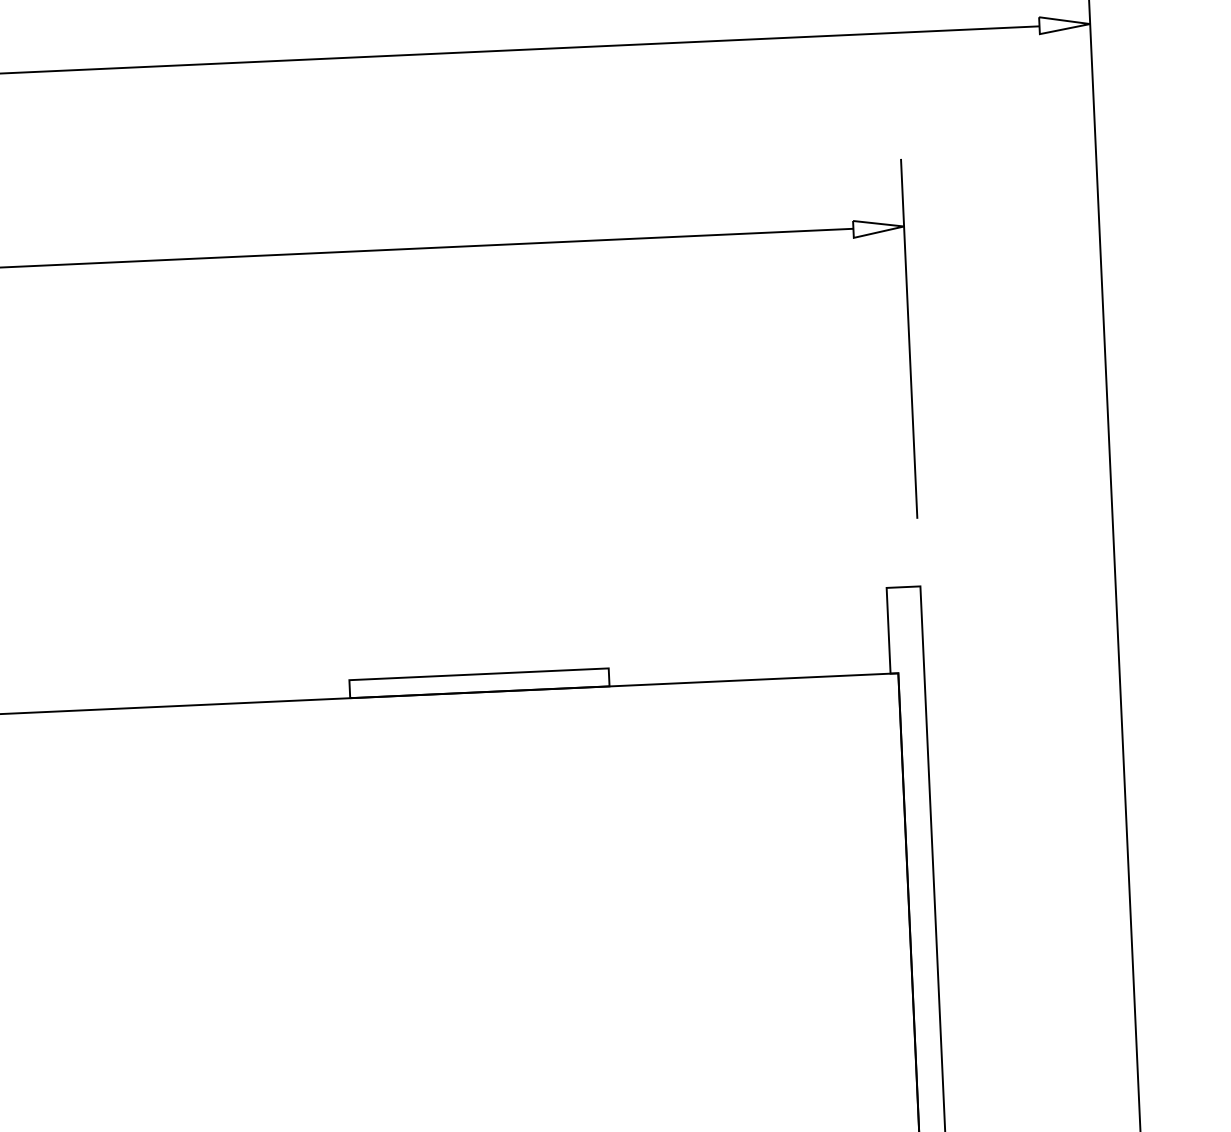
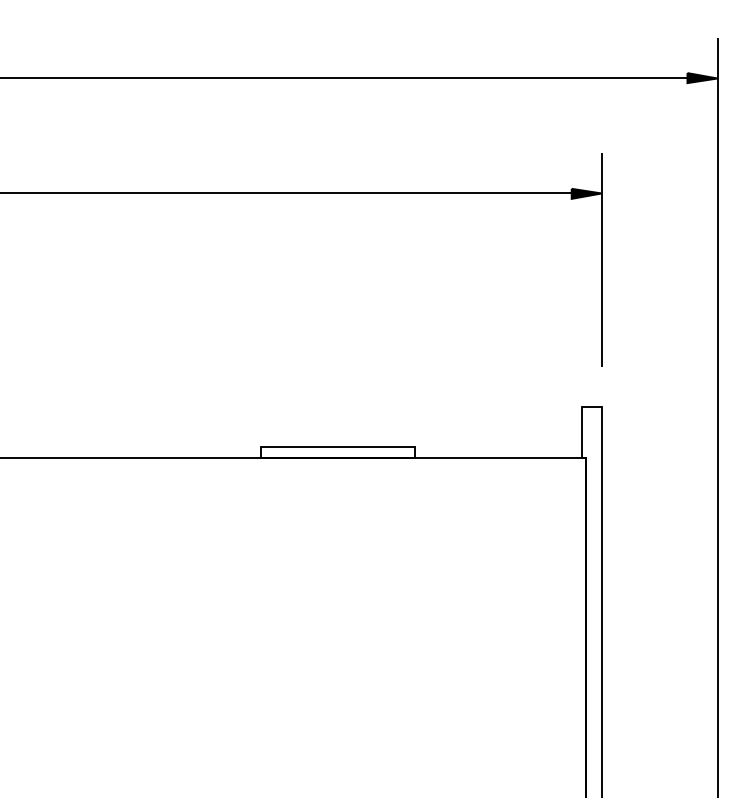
fill: (1064, 25) -> (702, 78), added
fill: (878, 227) -> (586, 193), added

